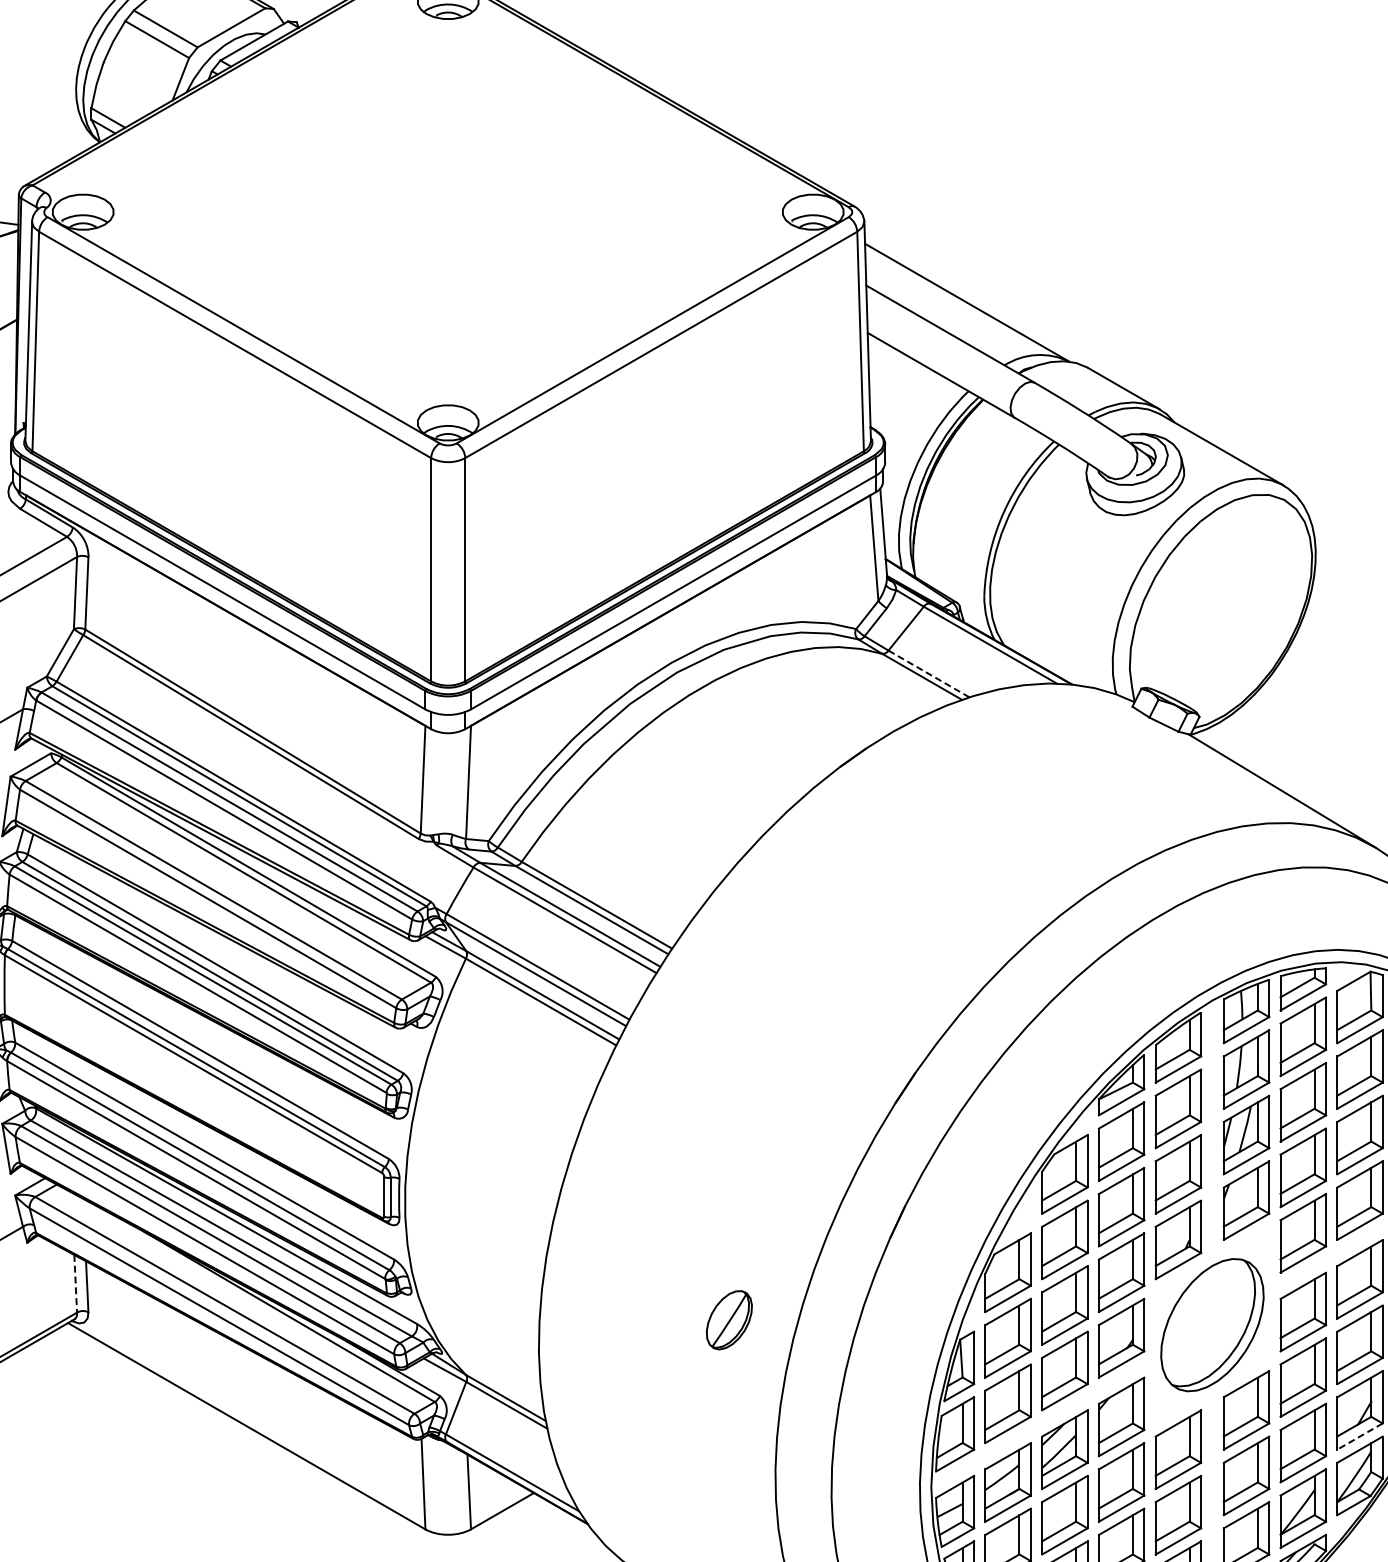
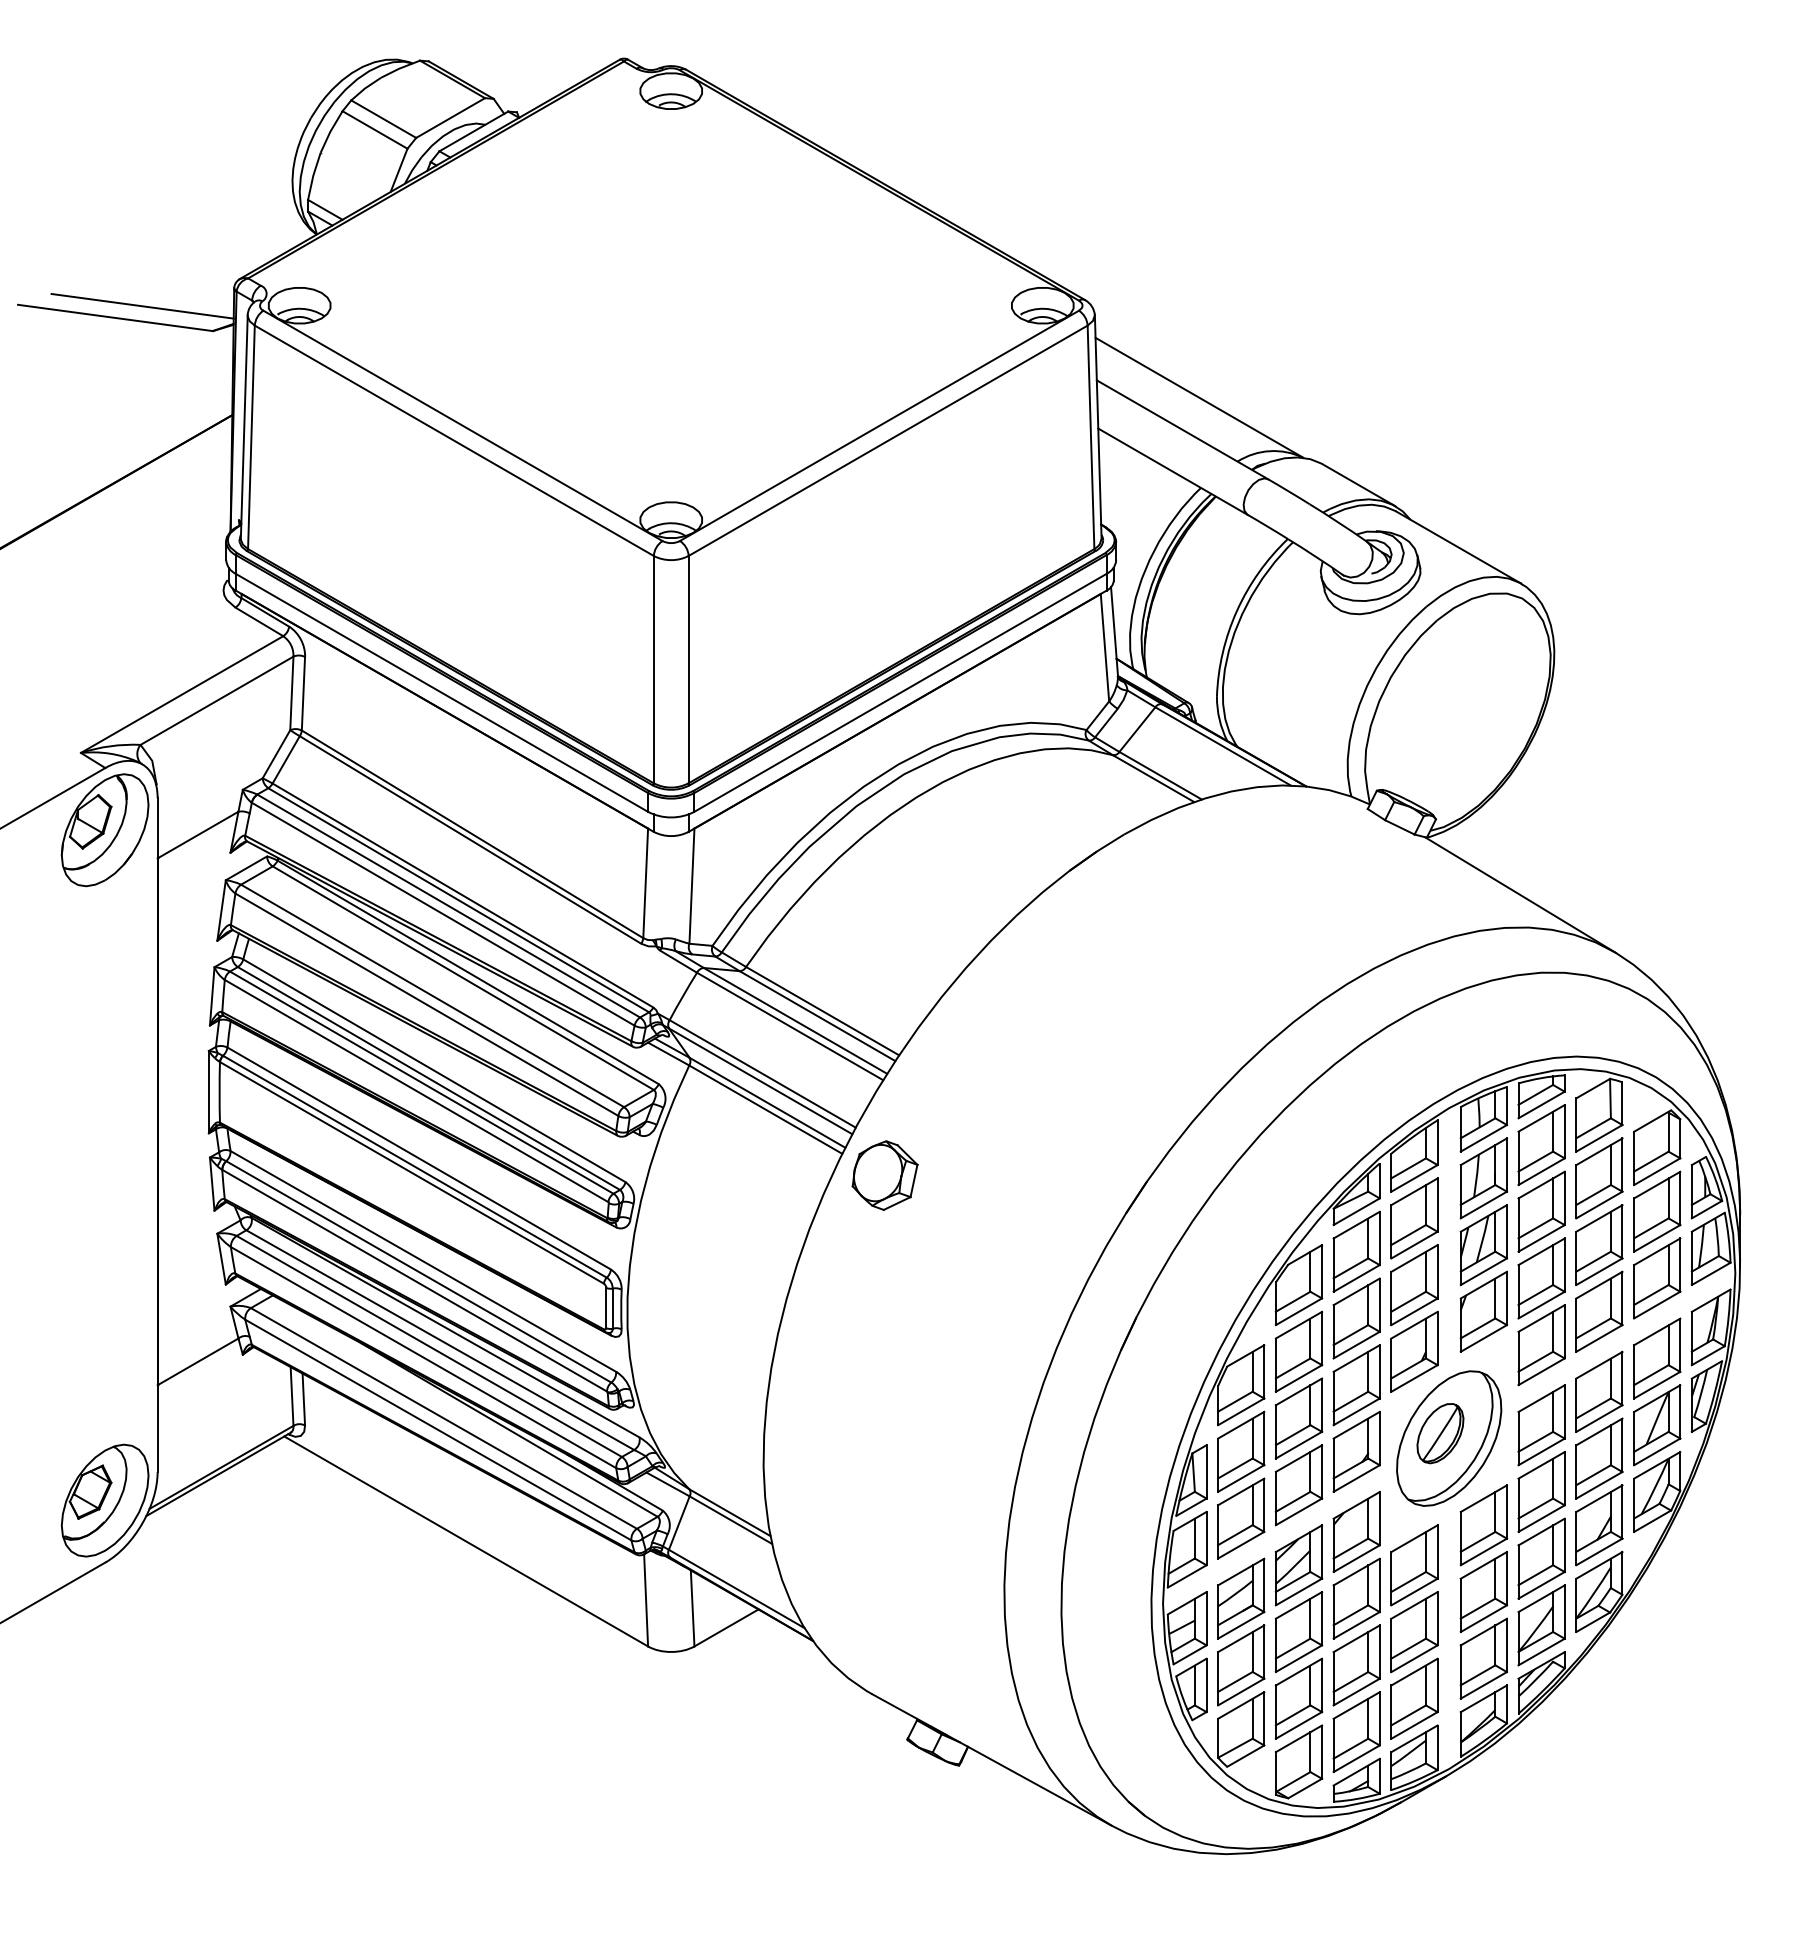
line: (928, 673) -> (1160, 775), dashed -> solid
part: (657, 1066) -> (884, 1175), added
line: (76, 1284) -> (292, 1397), dashed -> solid
part: (729, 1320) -> (1440, 1433), moved
line: (1360, 1436) -> (1599, 1551), dashed -> solid

